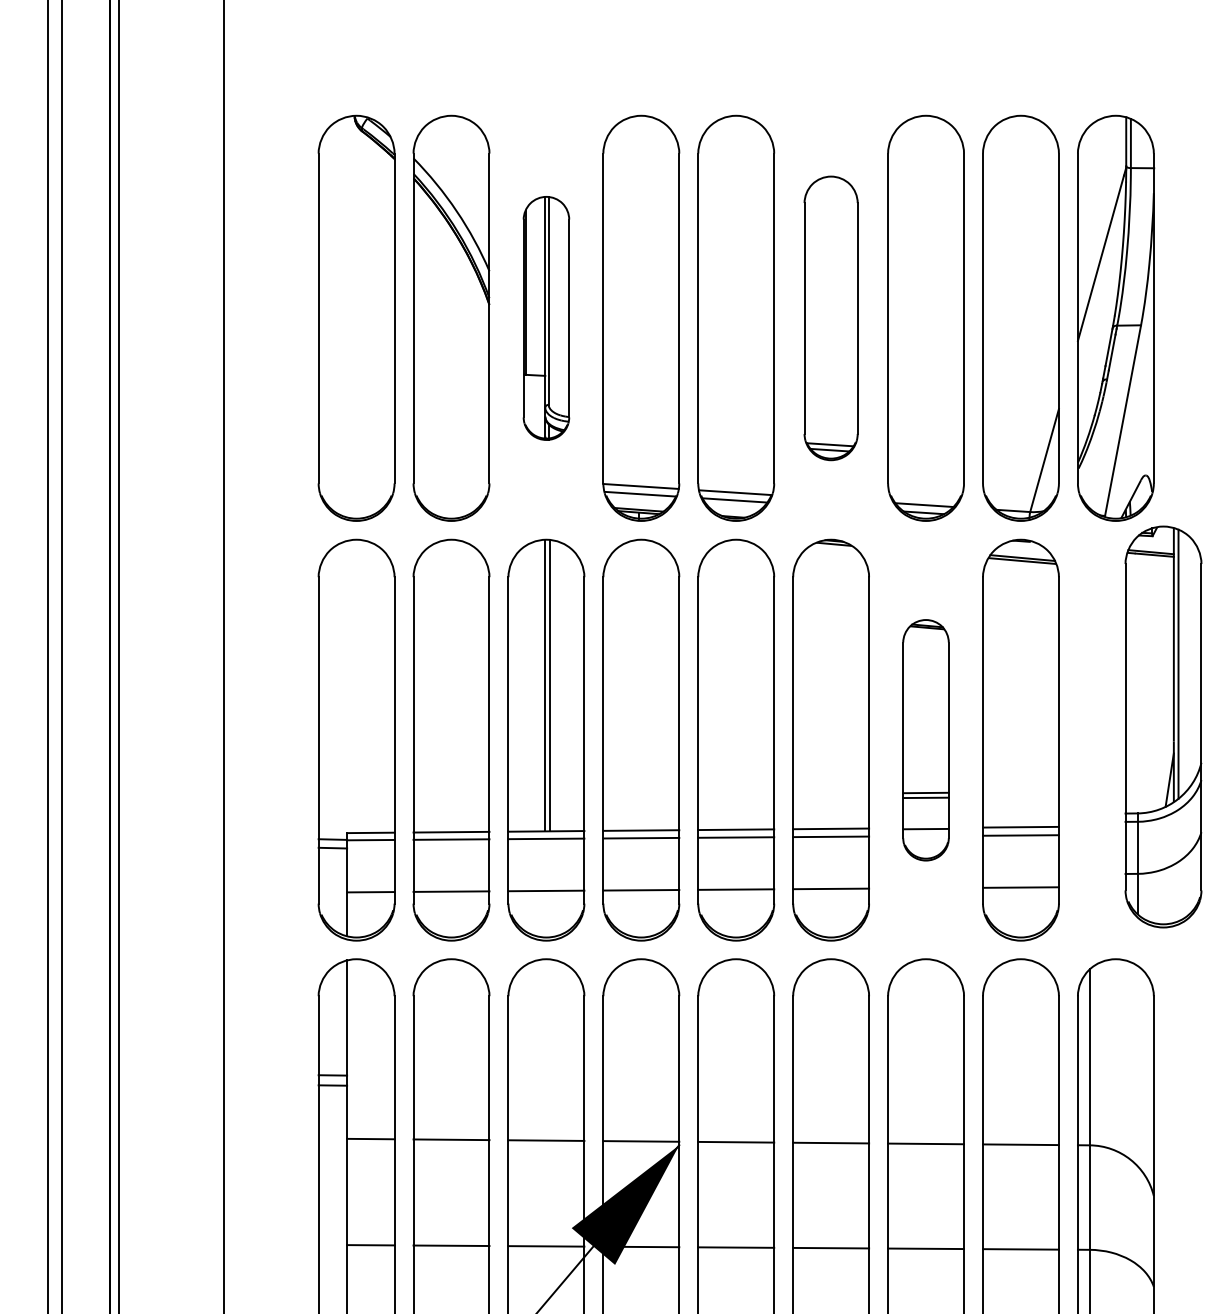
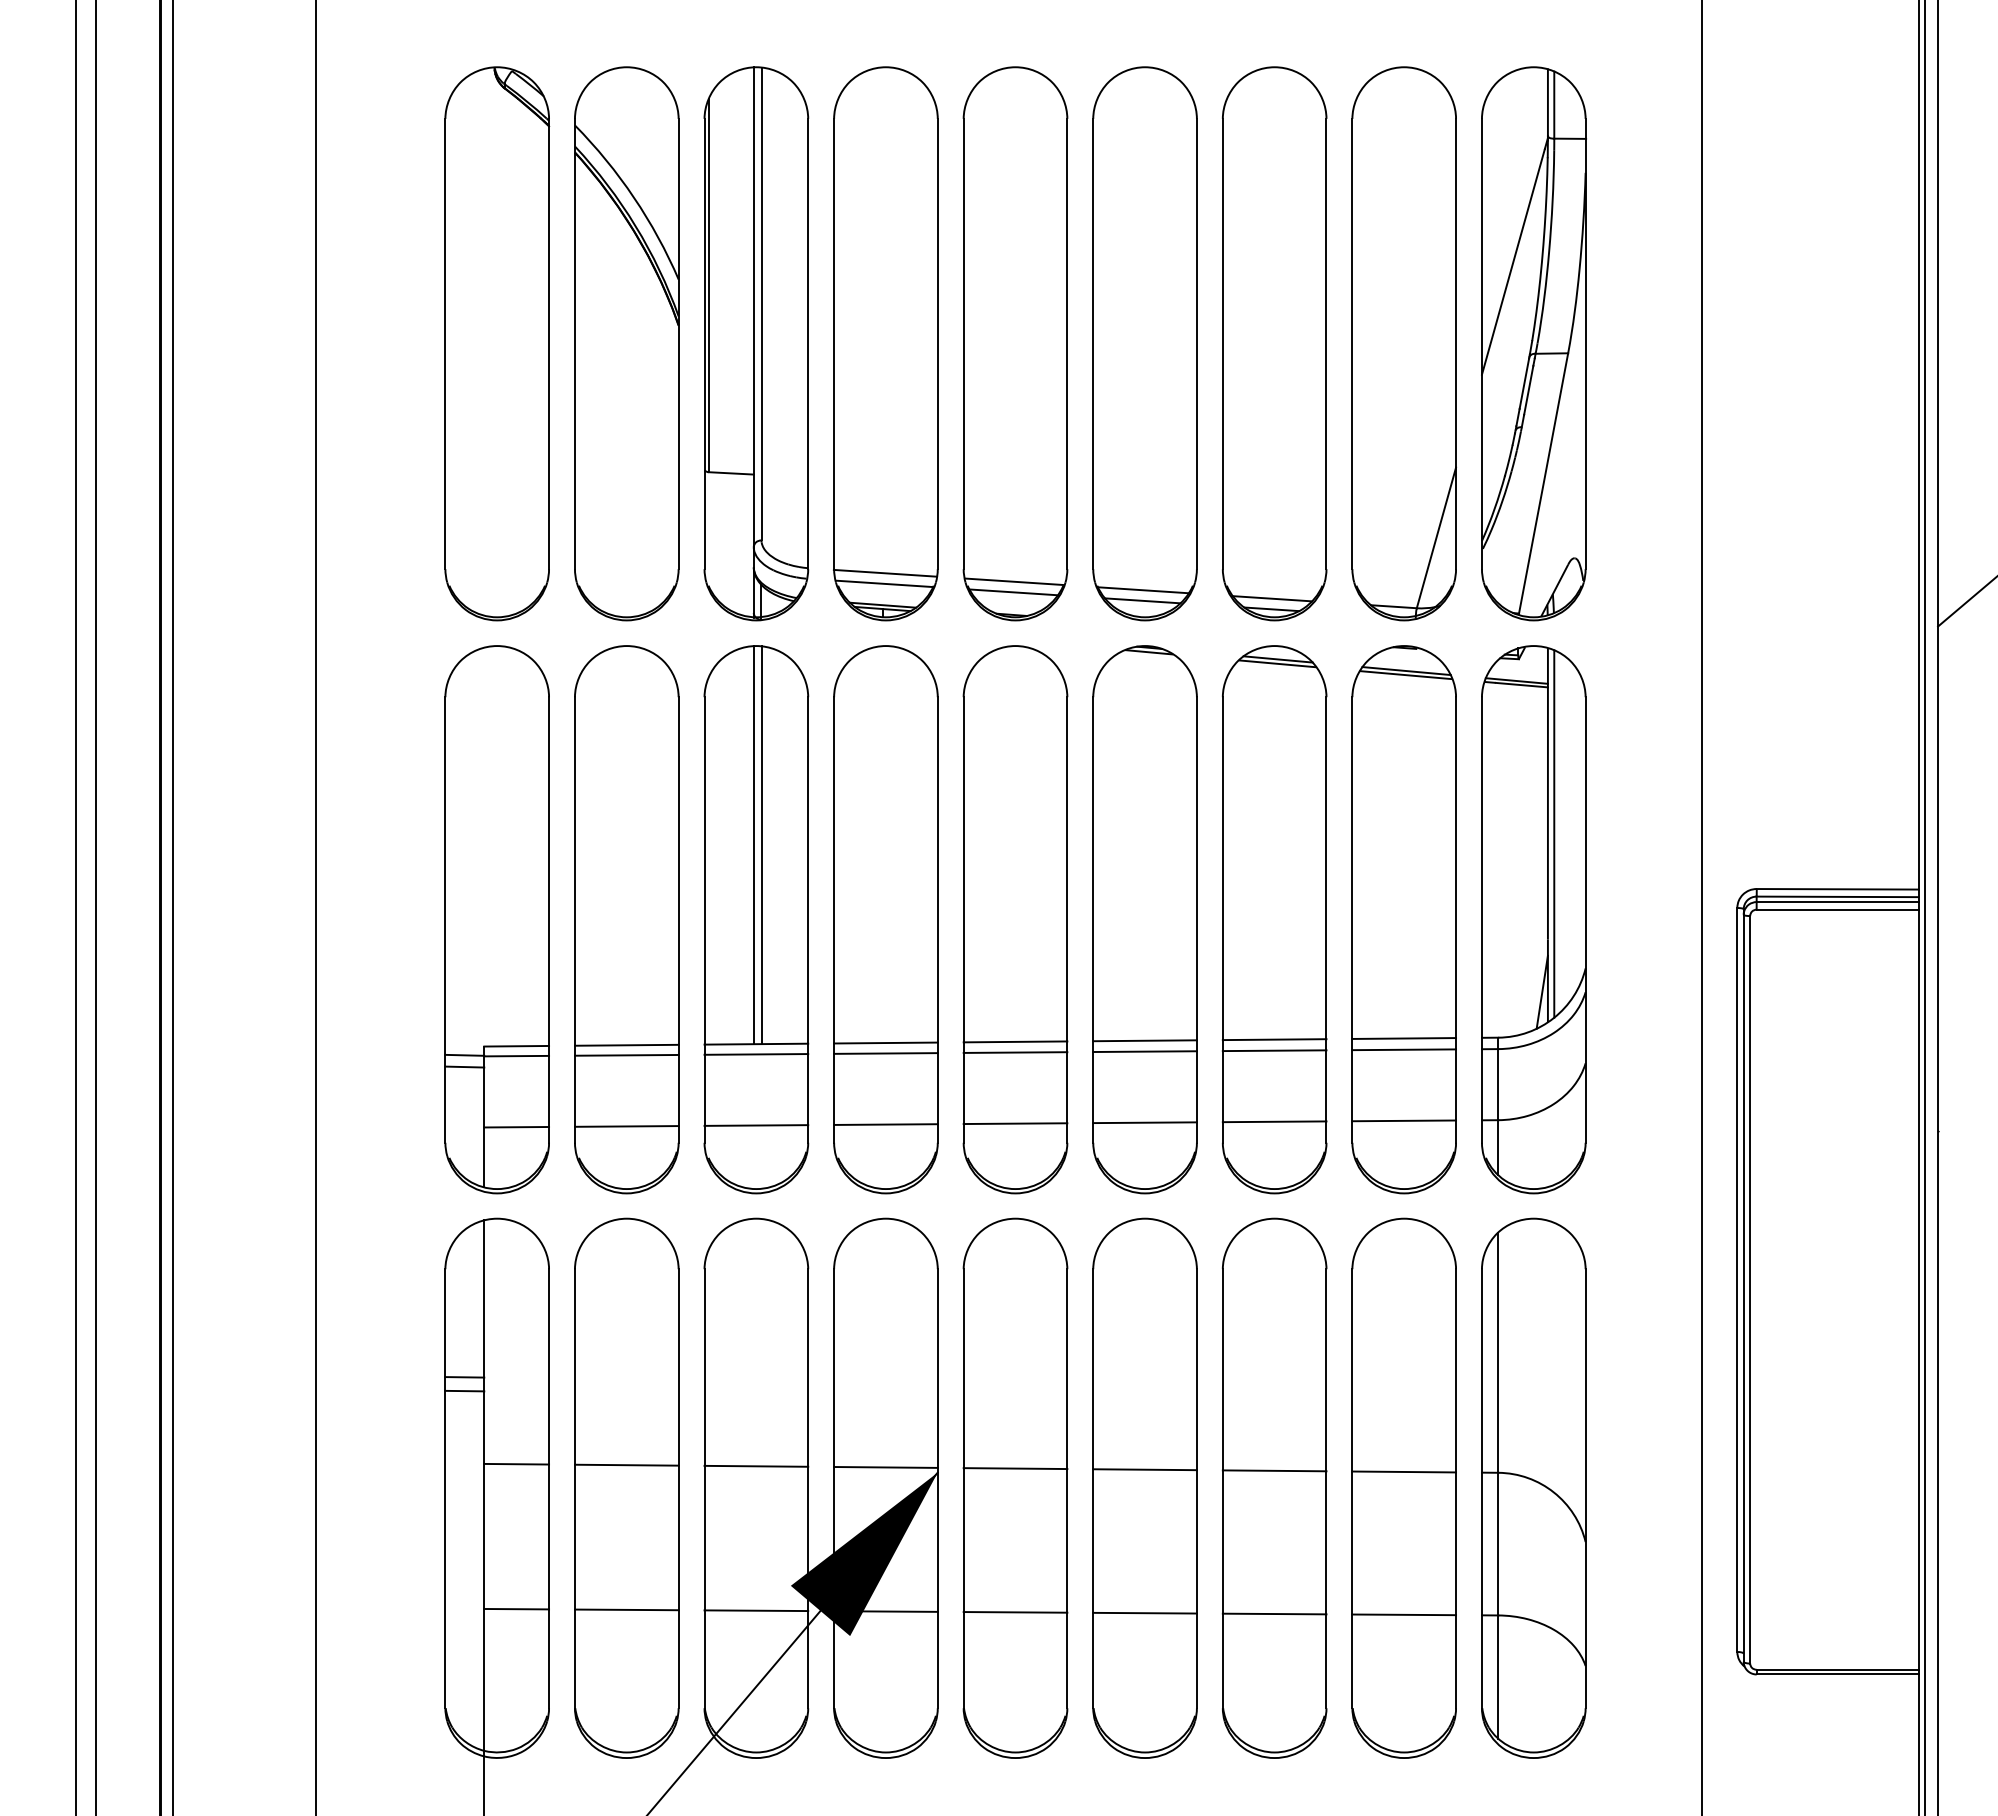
part: (546, 318) -> (756, 343), size x1.67
part: (830, 318) -> (1144, 343), size x1.43
part: (1163, 726) -> (1533, 919), moved
part: (925, 740) -> (1274, 919), size x1.67

